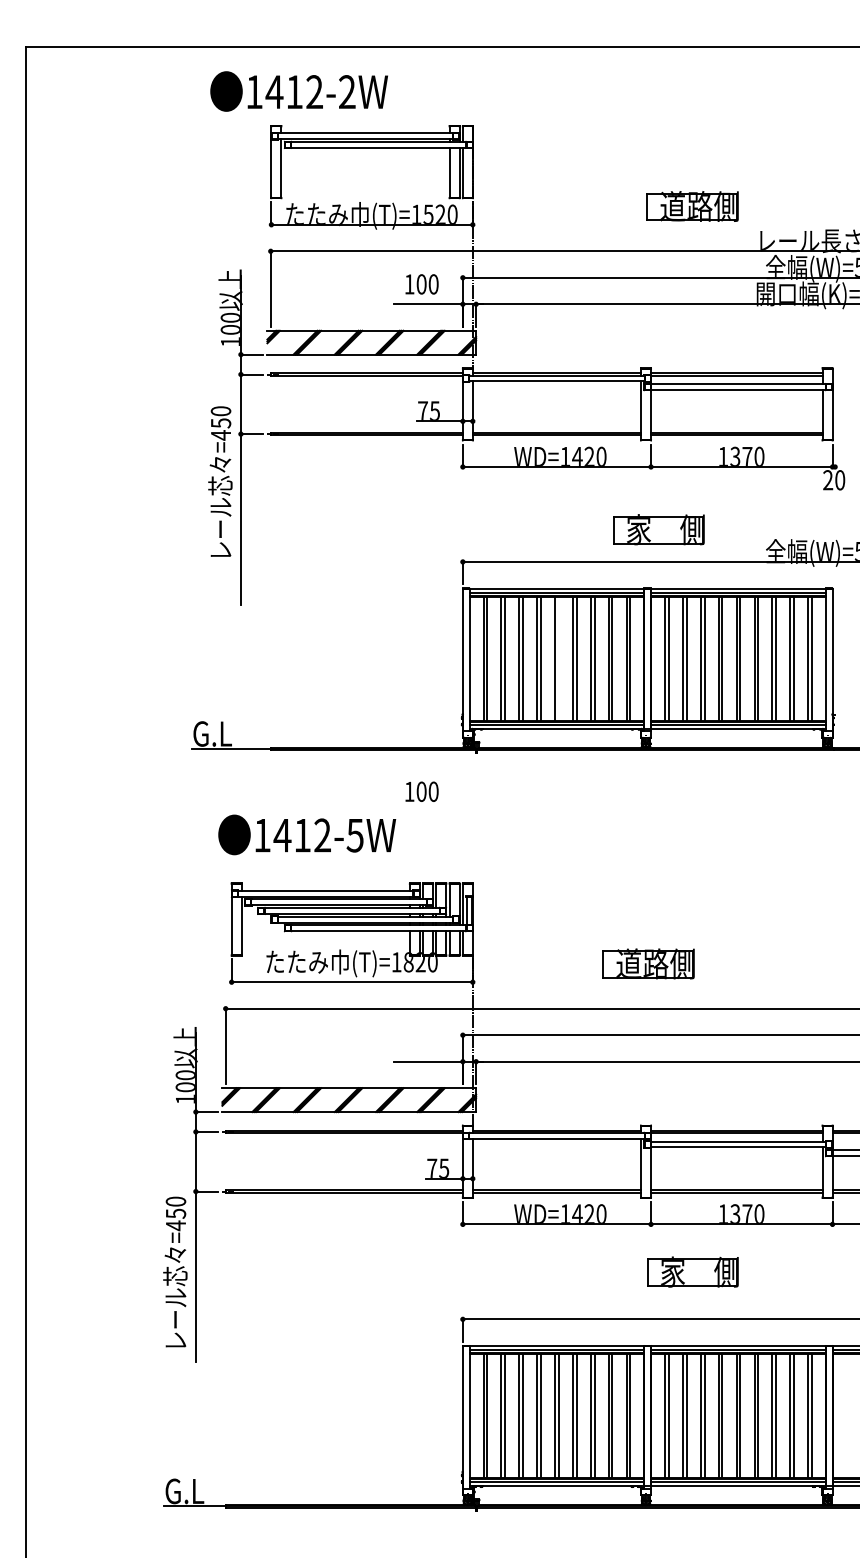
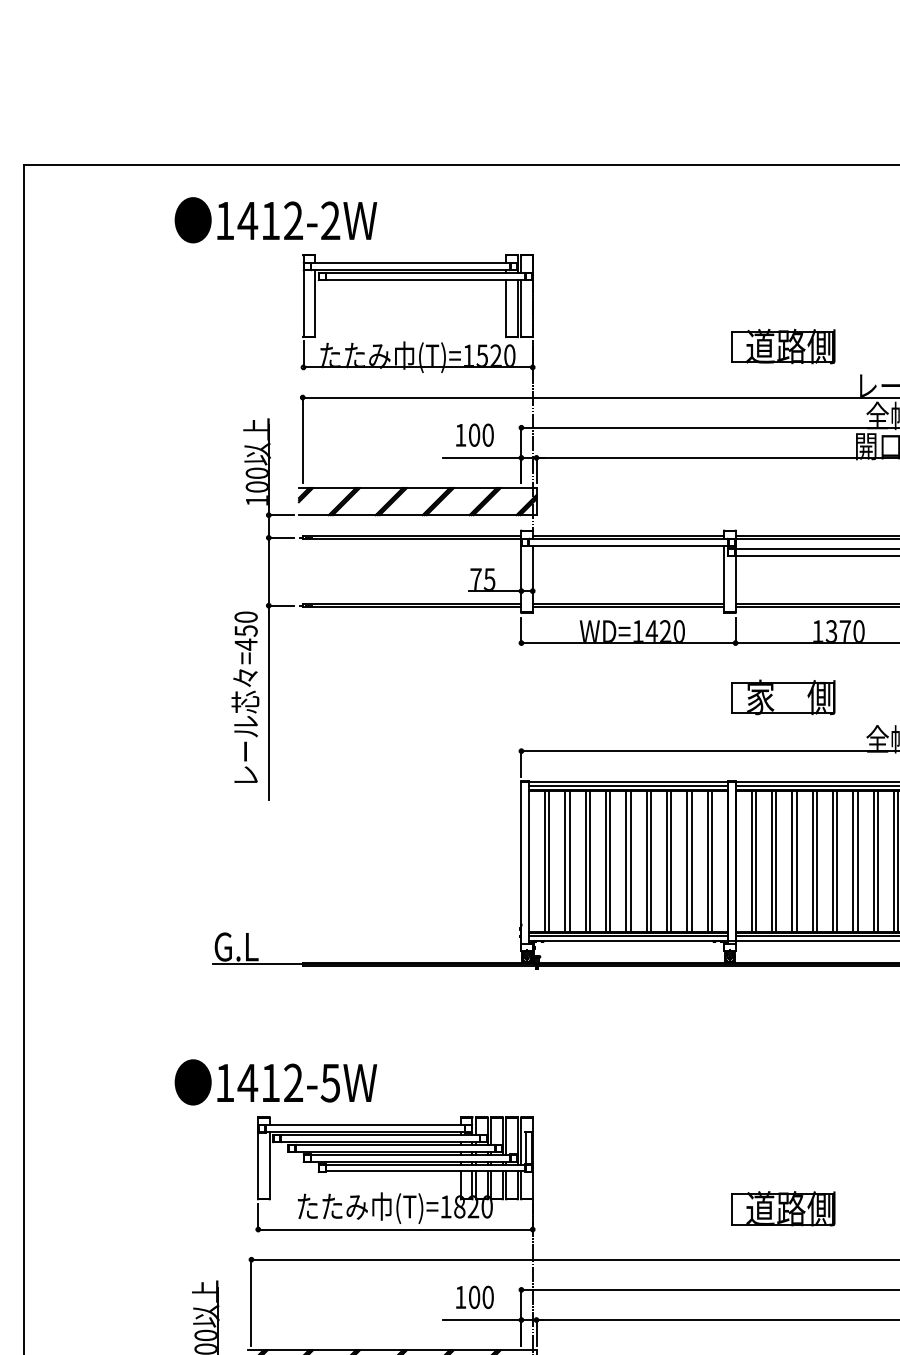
text: (298, 91) -> (275, 220), moved
text: (220, 481) -> (245, 697), moved
part: (658, 529) -> (782, 697), moved
line: (558, 658) -> (630, 861), added
text: (421, 791) -> (474, 1297), moved
text: (307, 834) -> (276, 1081), moved
part: (648, 963) -> (782, 1208), moved

